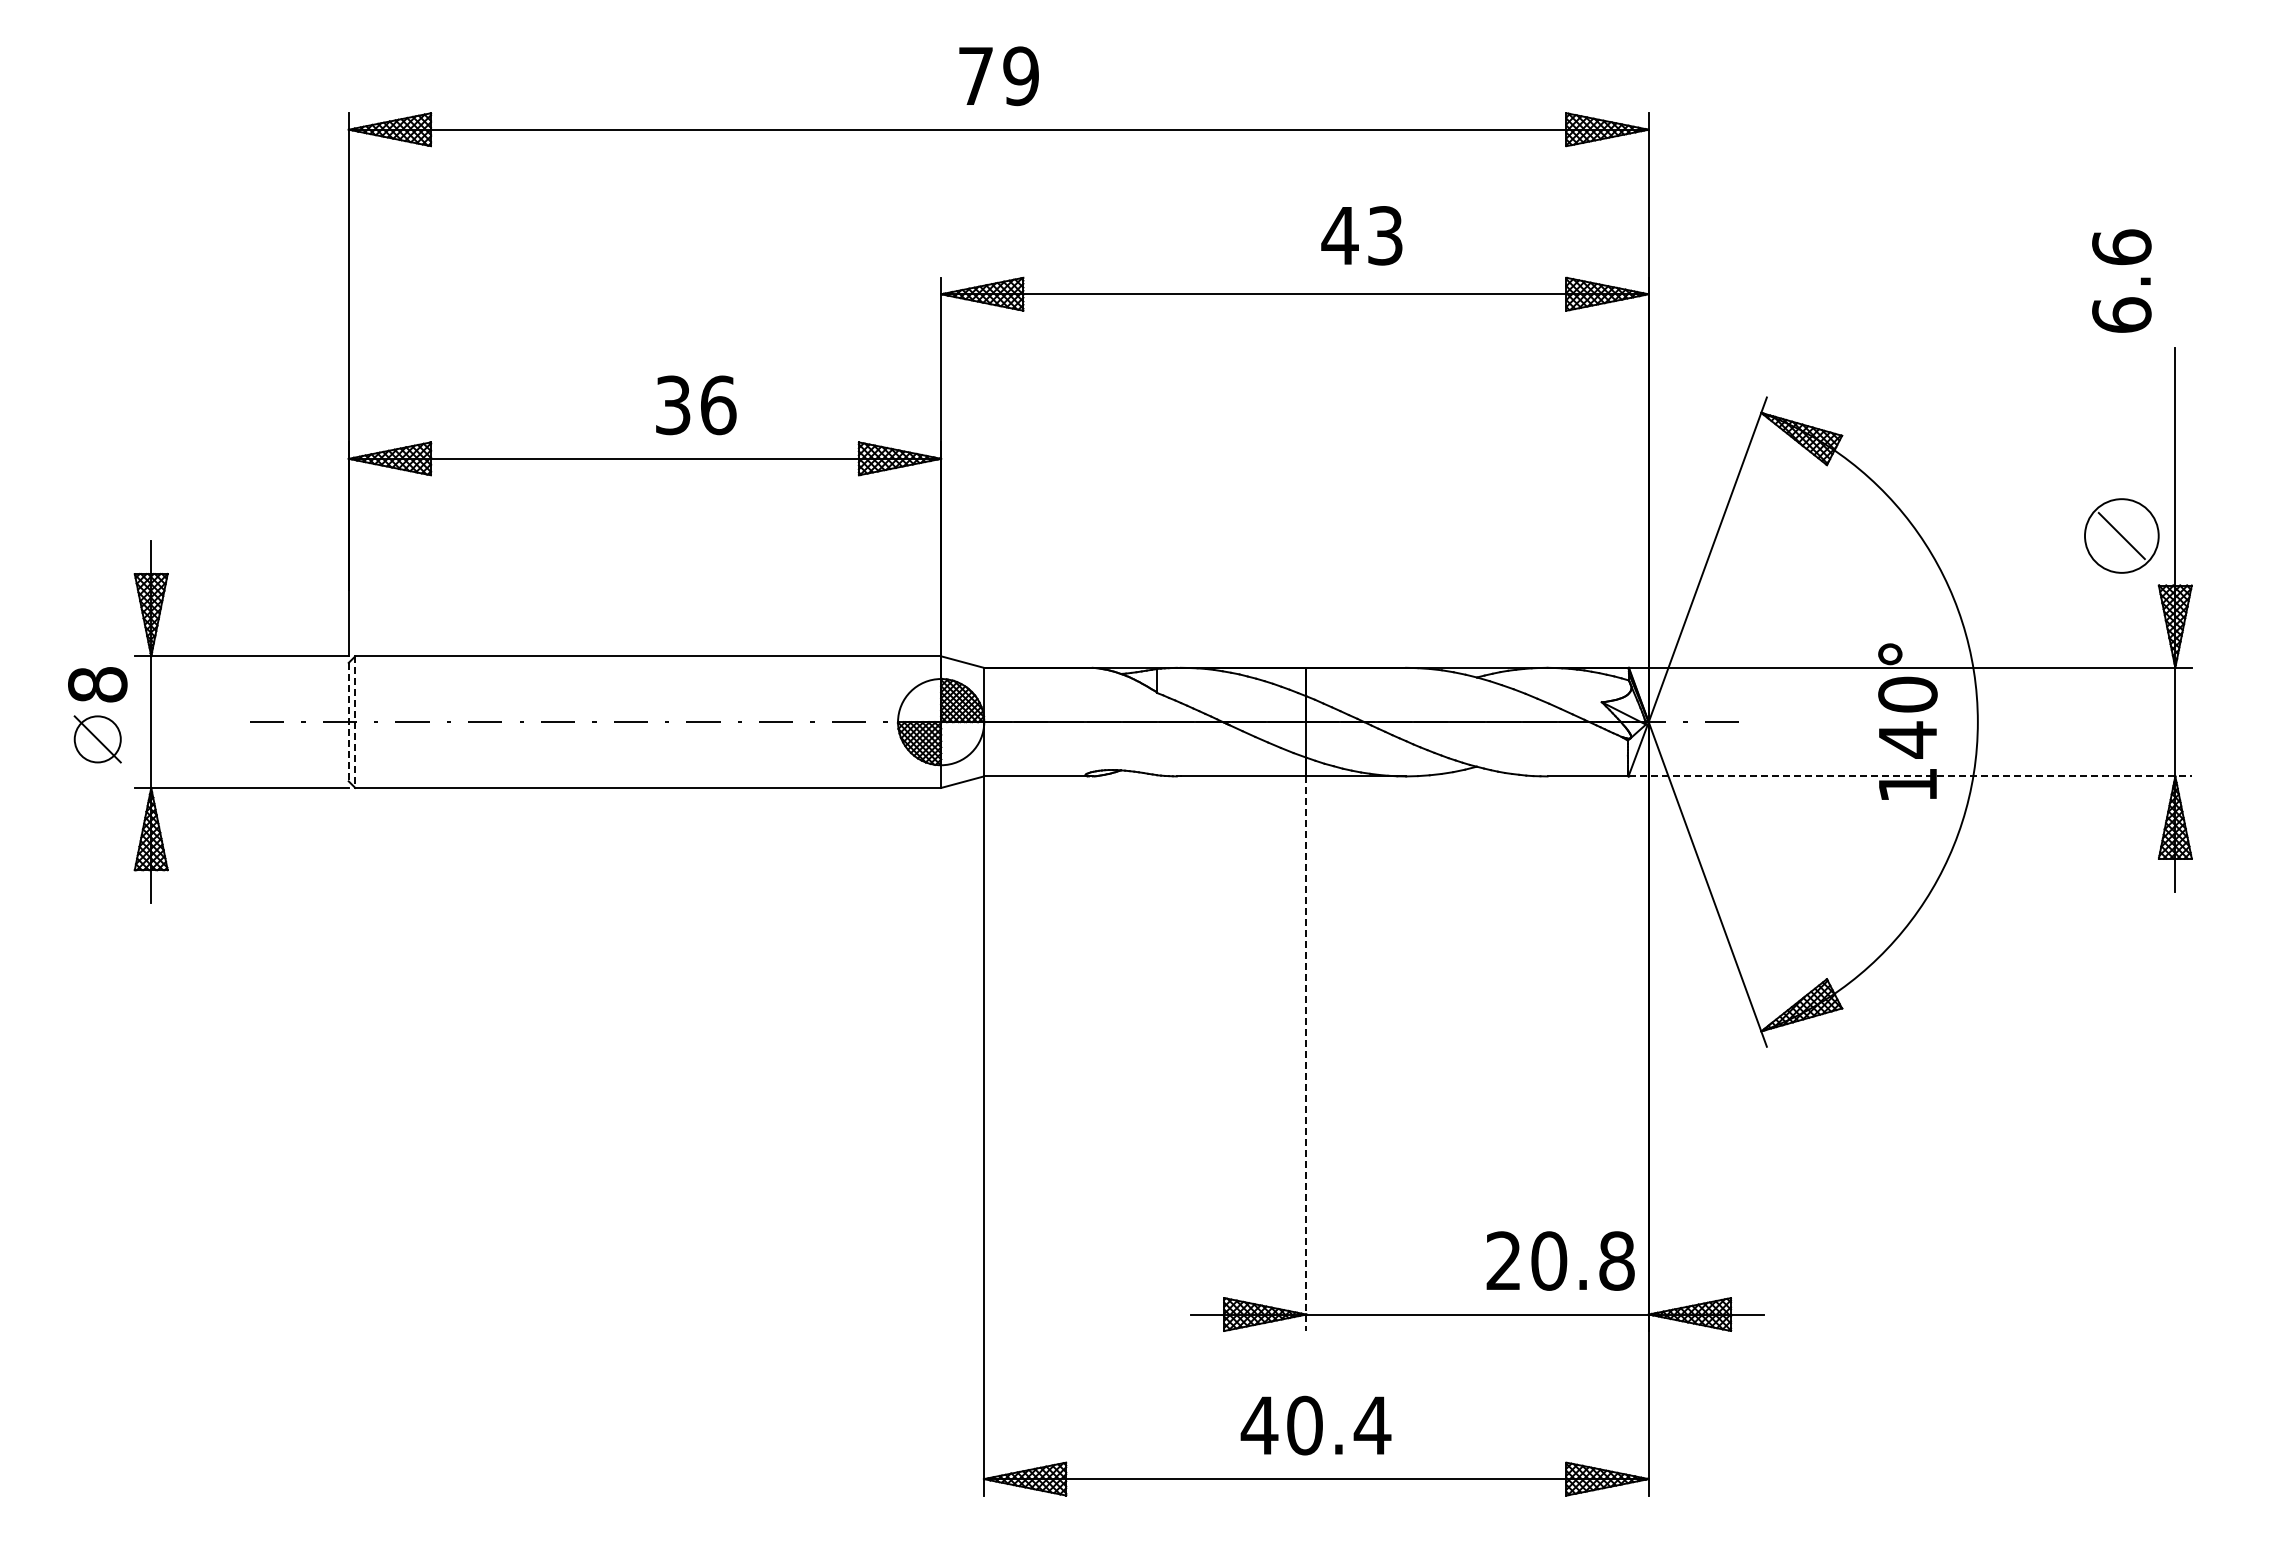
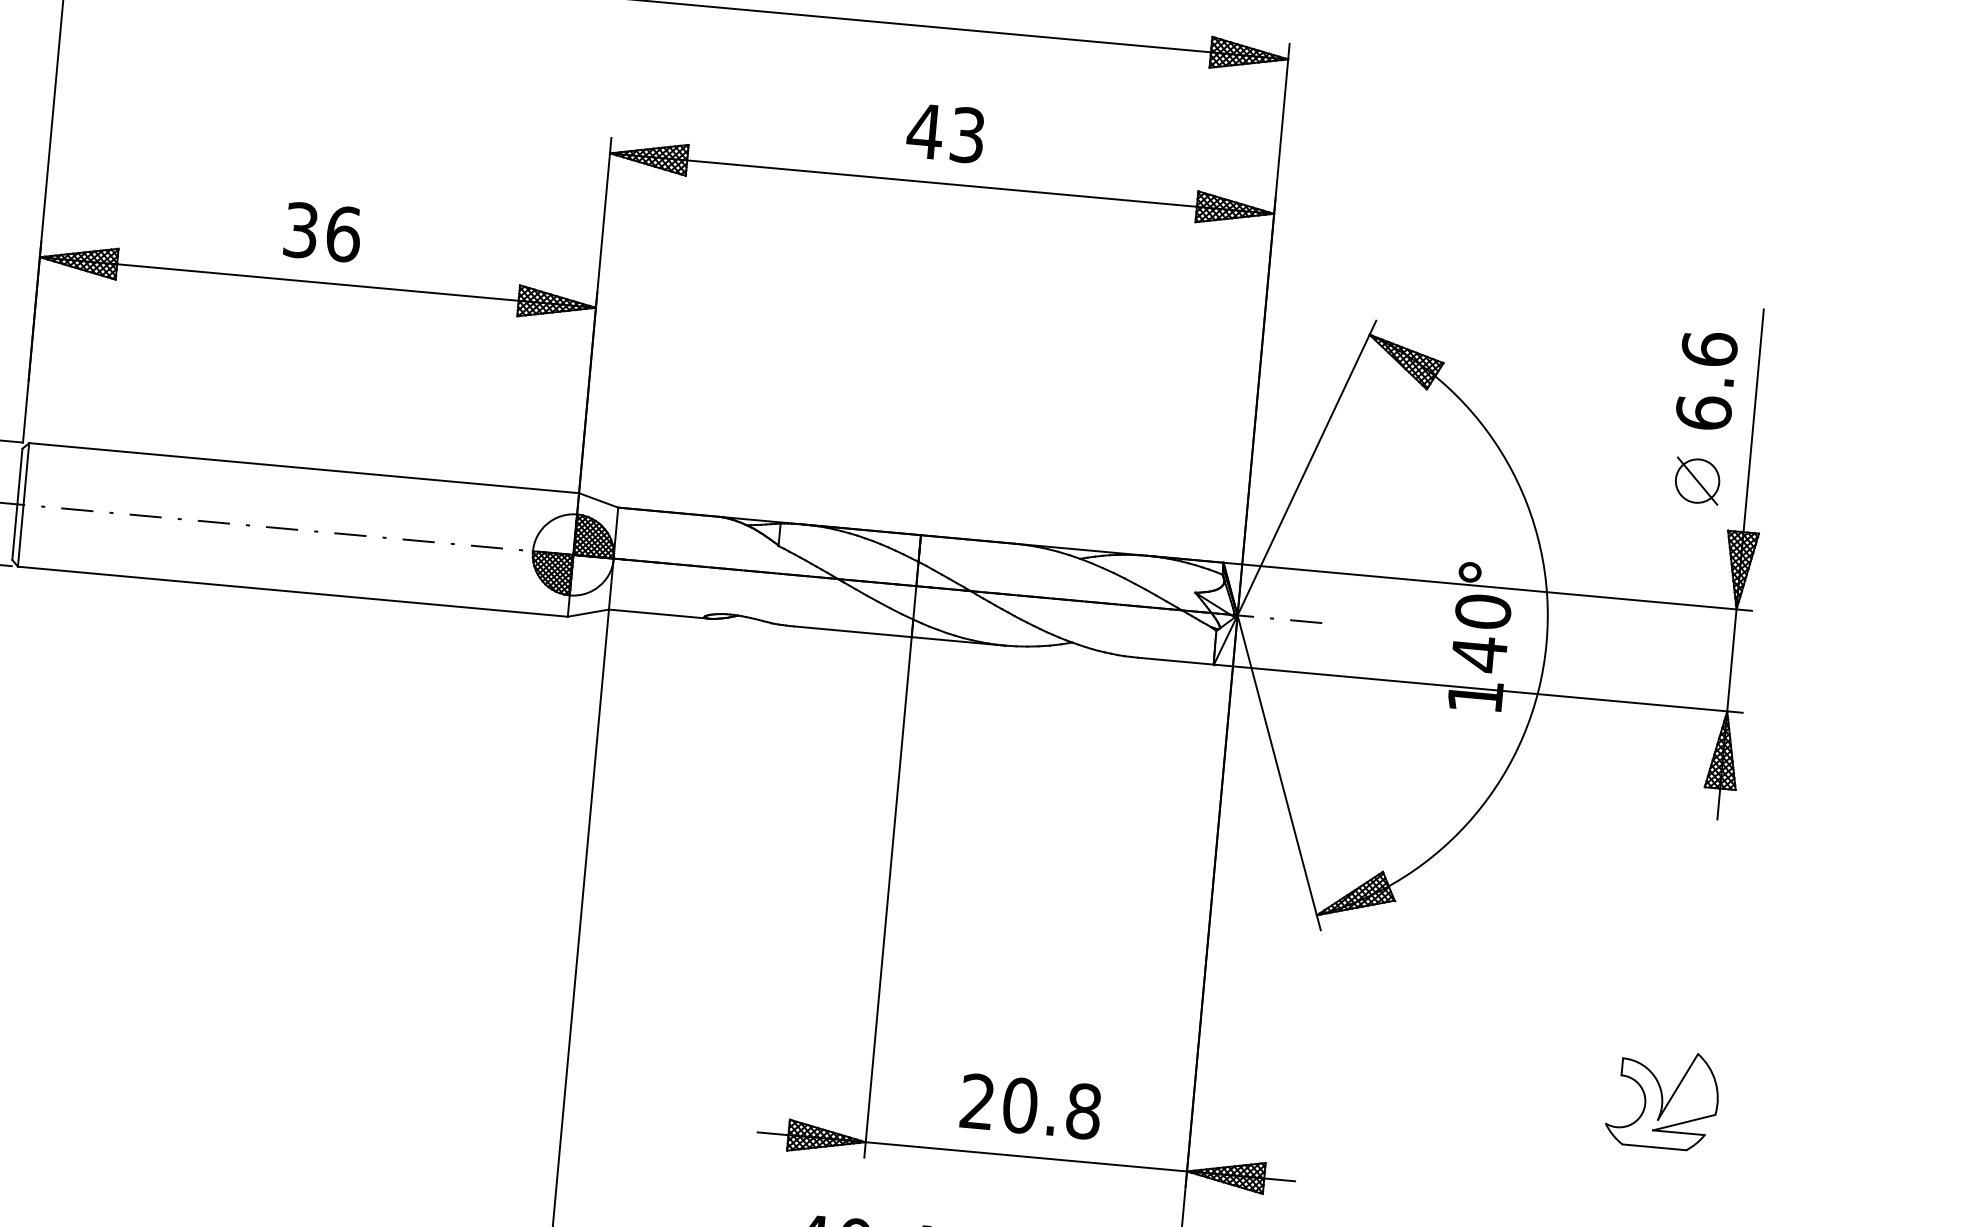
text: (1361, 235) -> (945, 132), moved
text: (2121, 280) -> (1706, 380), moved
text: (696, 405) -> (322, 232), moved
circle: (2121, 535) -> (1697, 480), size x0.62
line: (348, 722) -> (17, 504), dashed -> solid
line: (355, 722) -> (23, 505), dashed -> solid
line: (1910, 776) -> (1478, 688), dashed -> solid
line: (1306, 1054) -> (887, 898), dashed -> solid
part: (2144, 1192) -> (1662, 1099), added
text: (1560, 1260) -> (1030, 1106), moved

